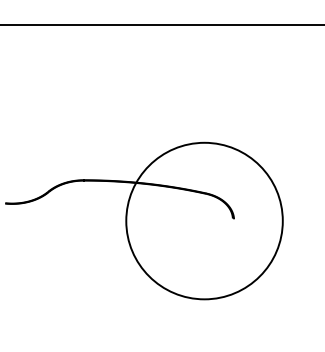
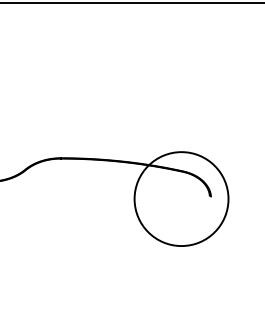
circle: (204, 220) -> (181, 198), size x0.6

